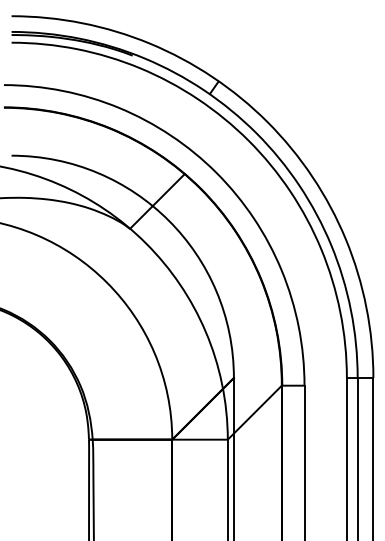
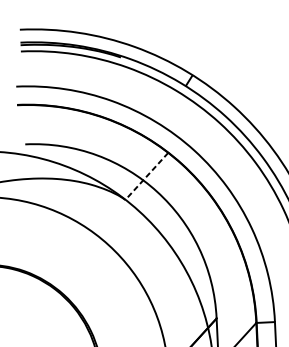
line: (157, 201) -> (146, 176), solid -> dashed

